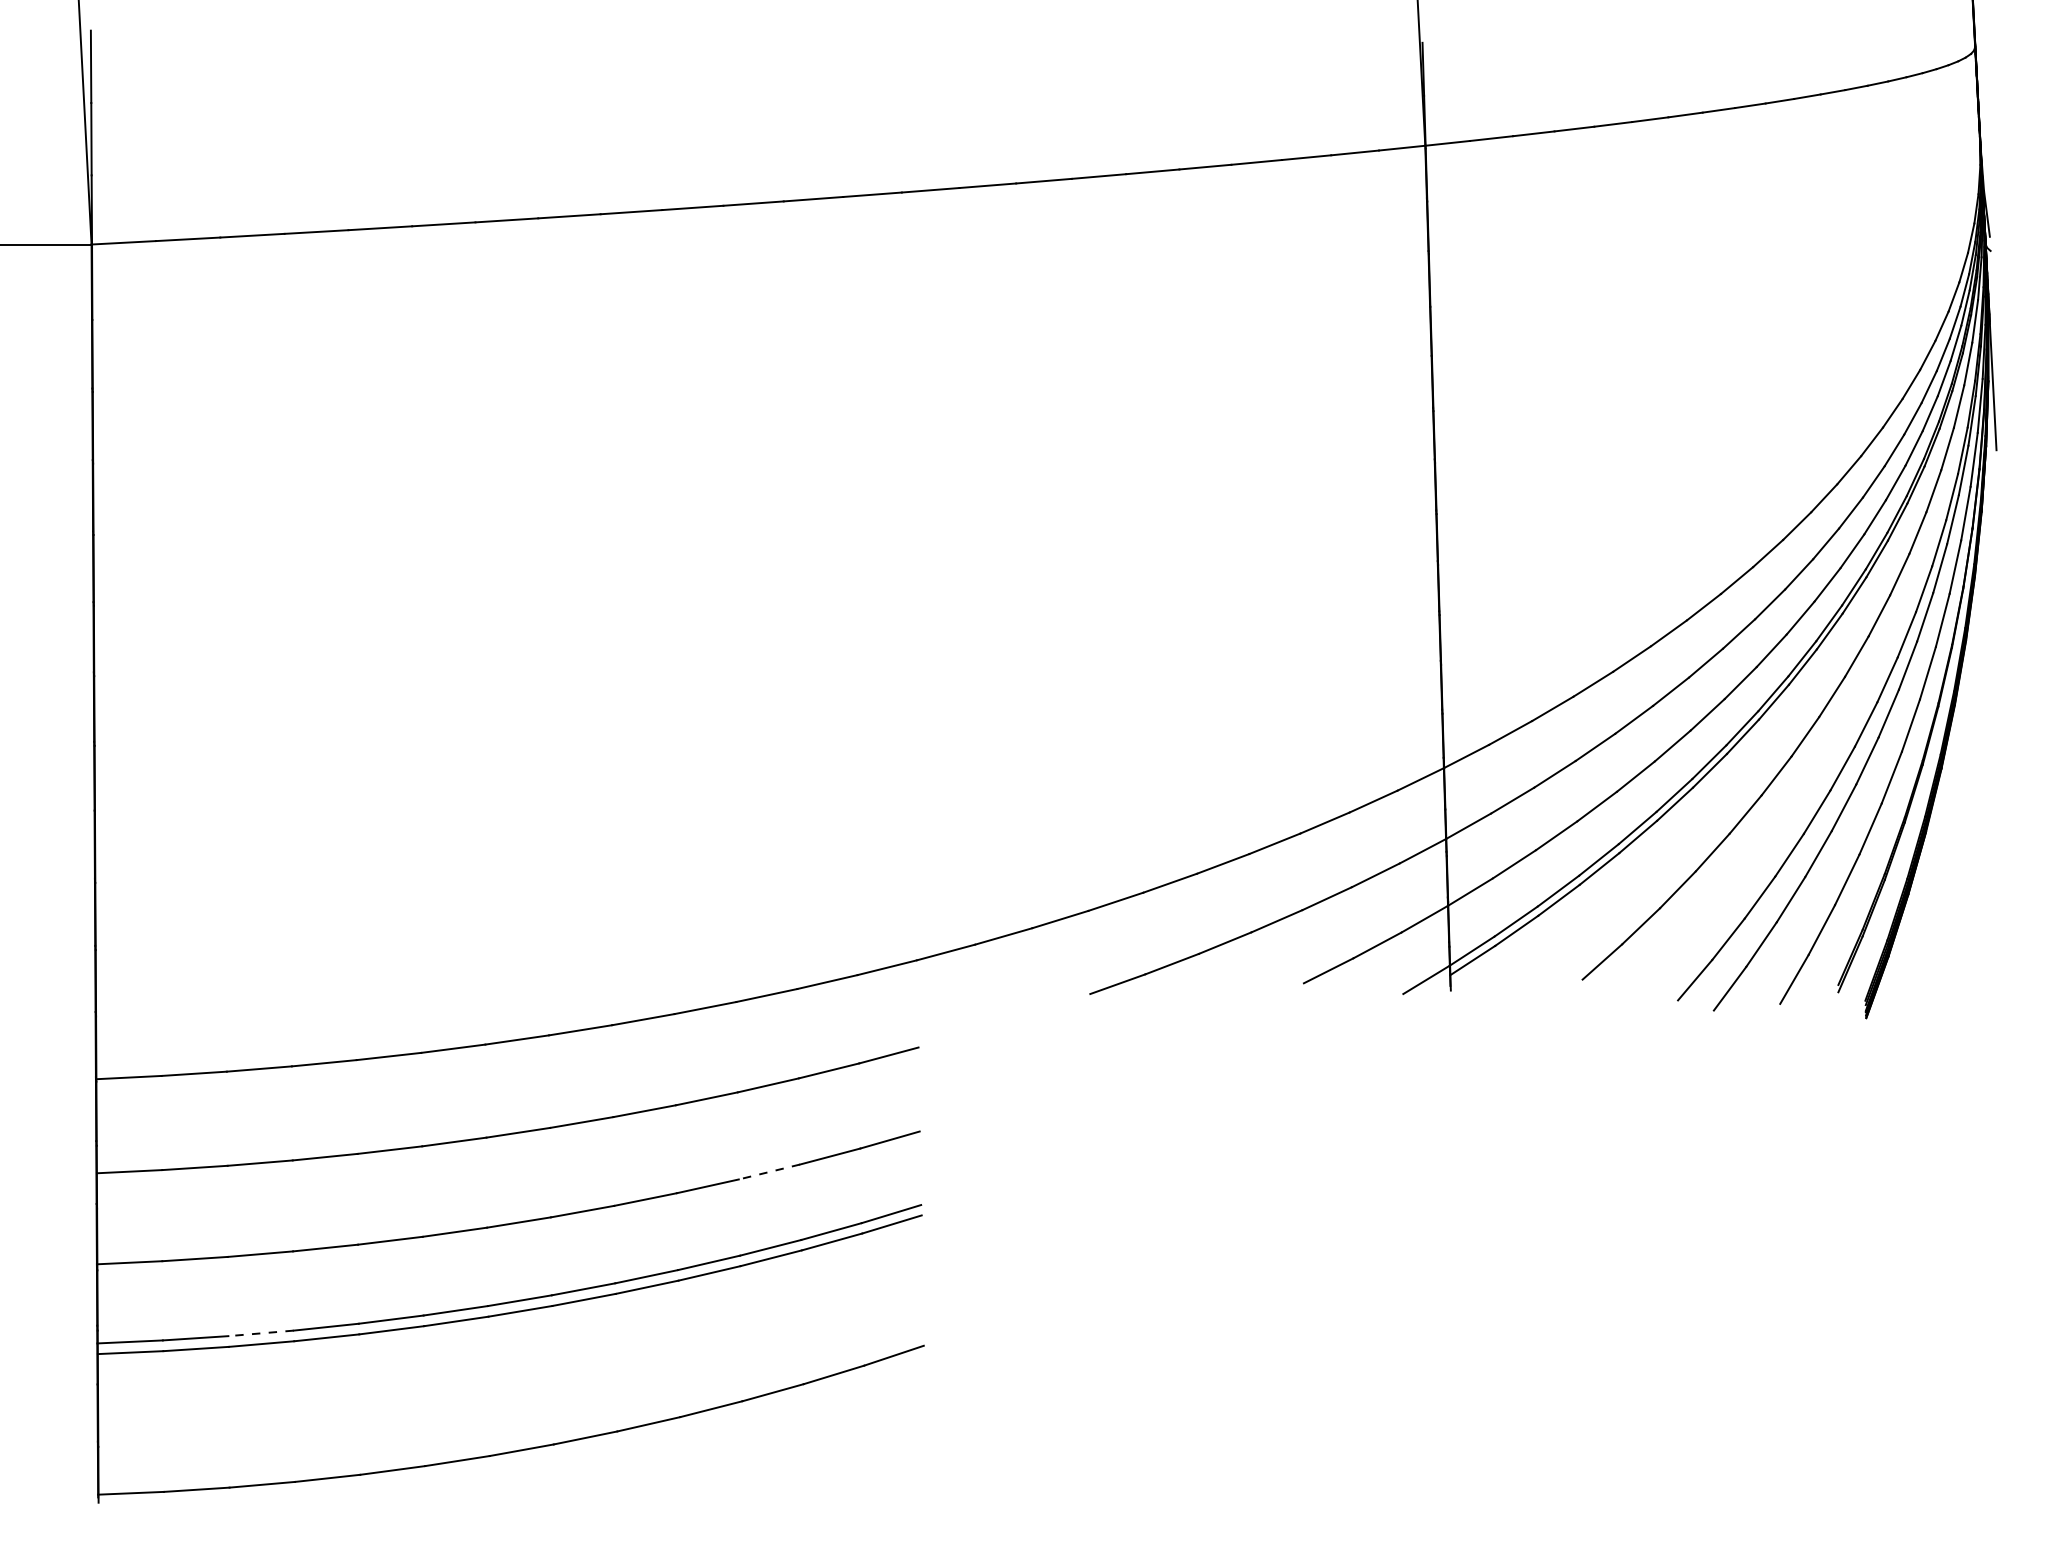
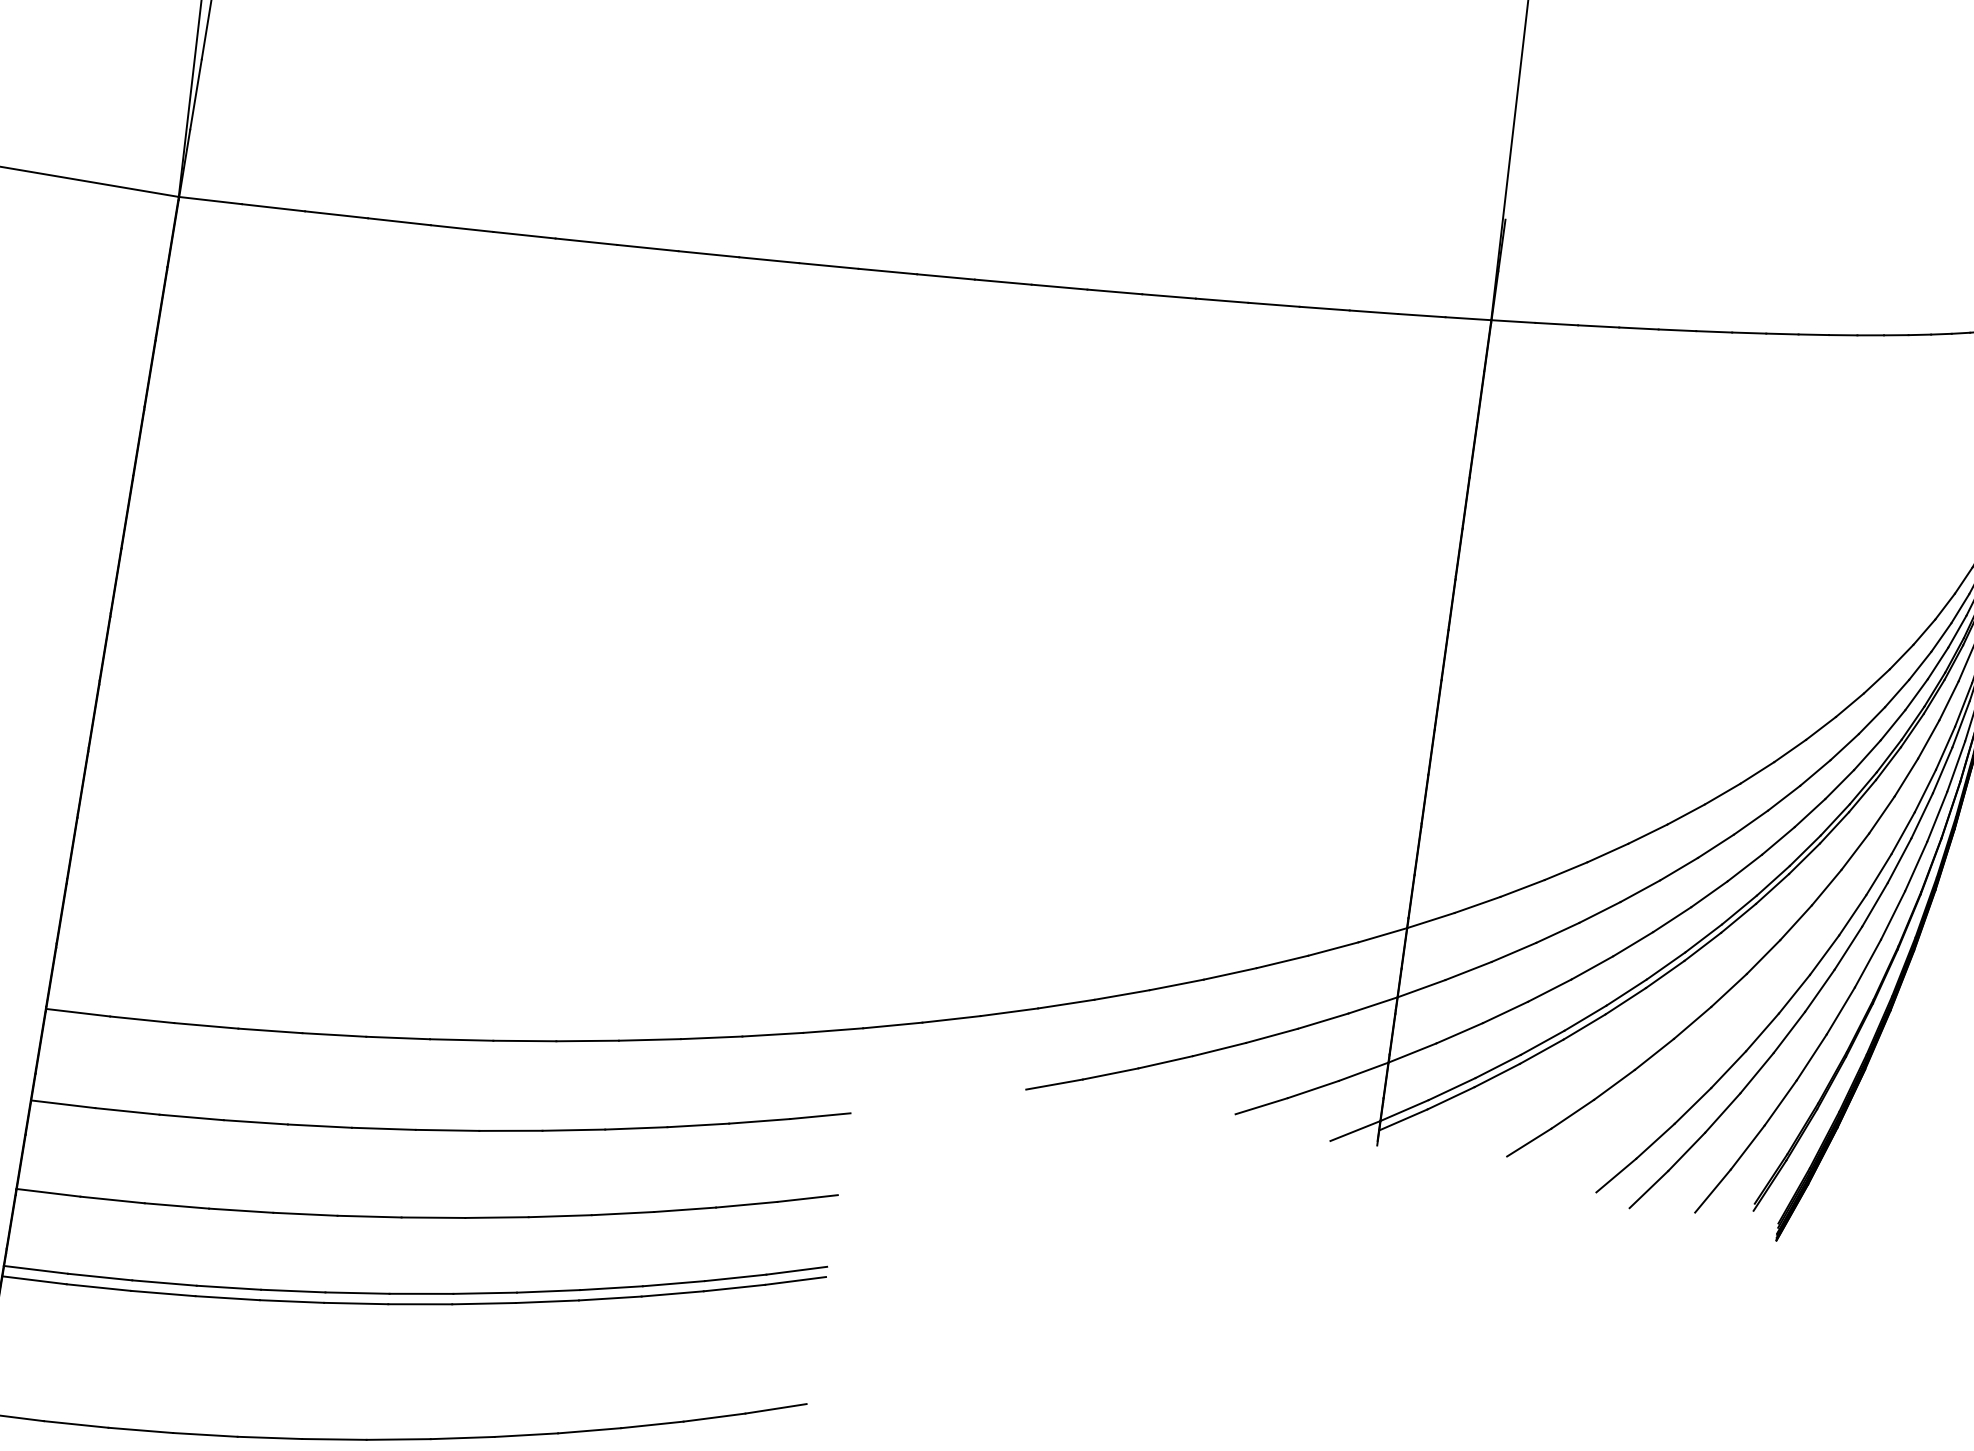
line: (768, 1172) -> (684, 1210), dashed -> solid
line: (261, 1333) -> (164, 1283), dashed -> solid

